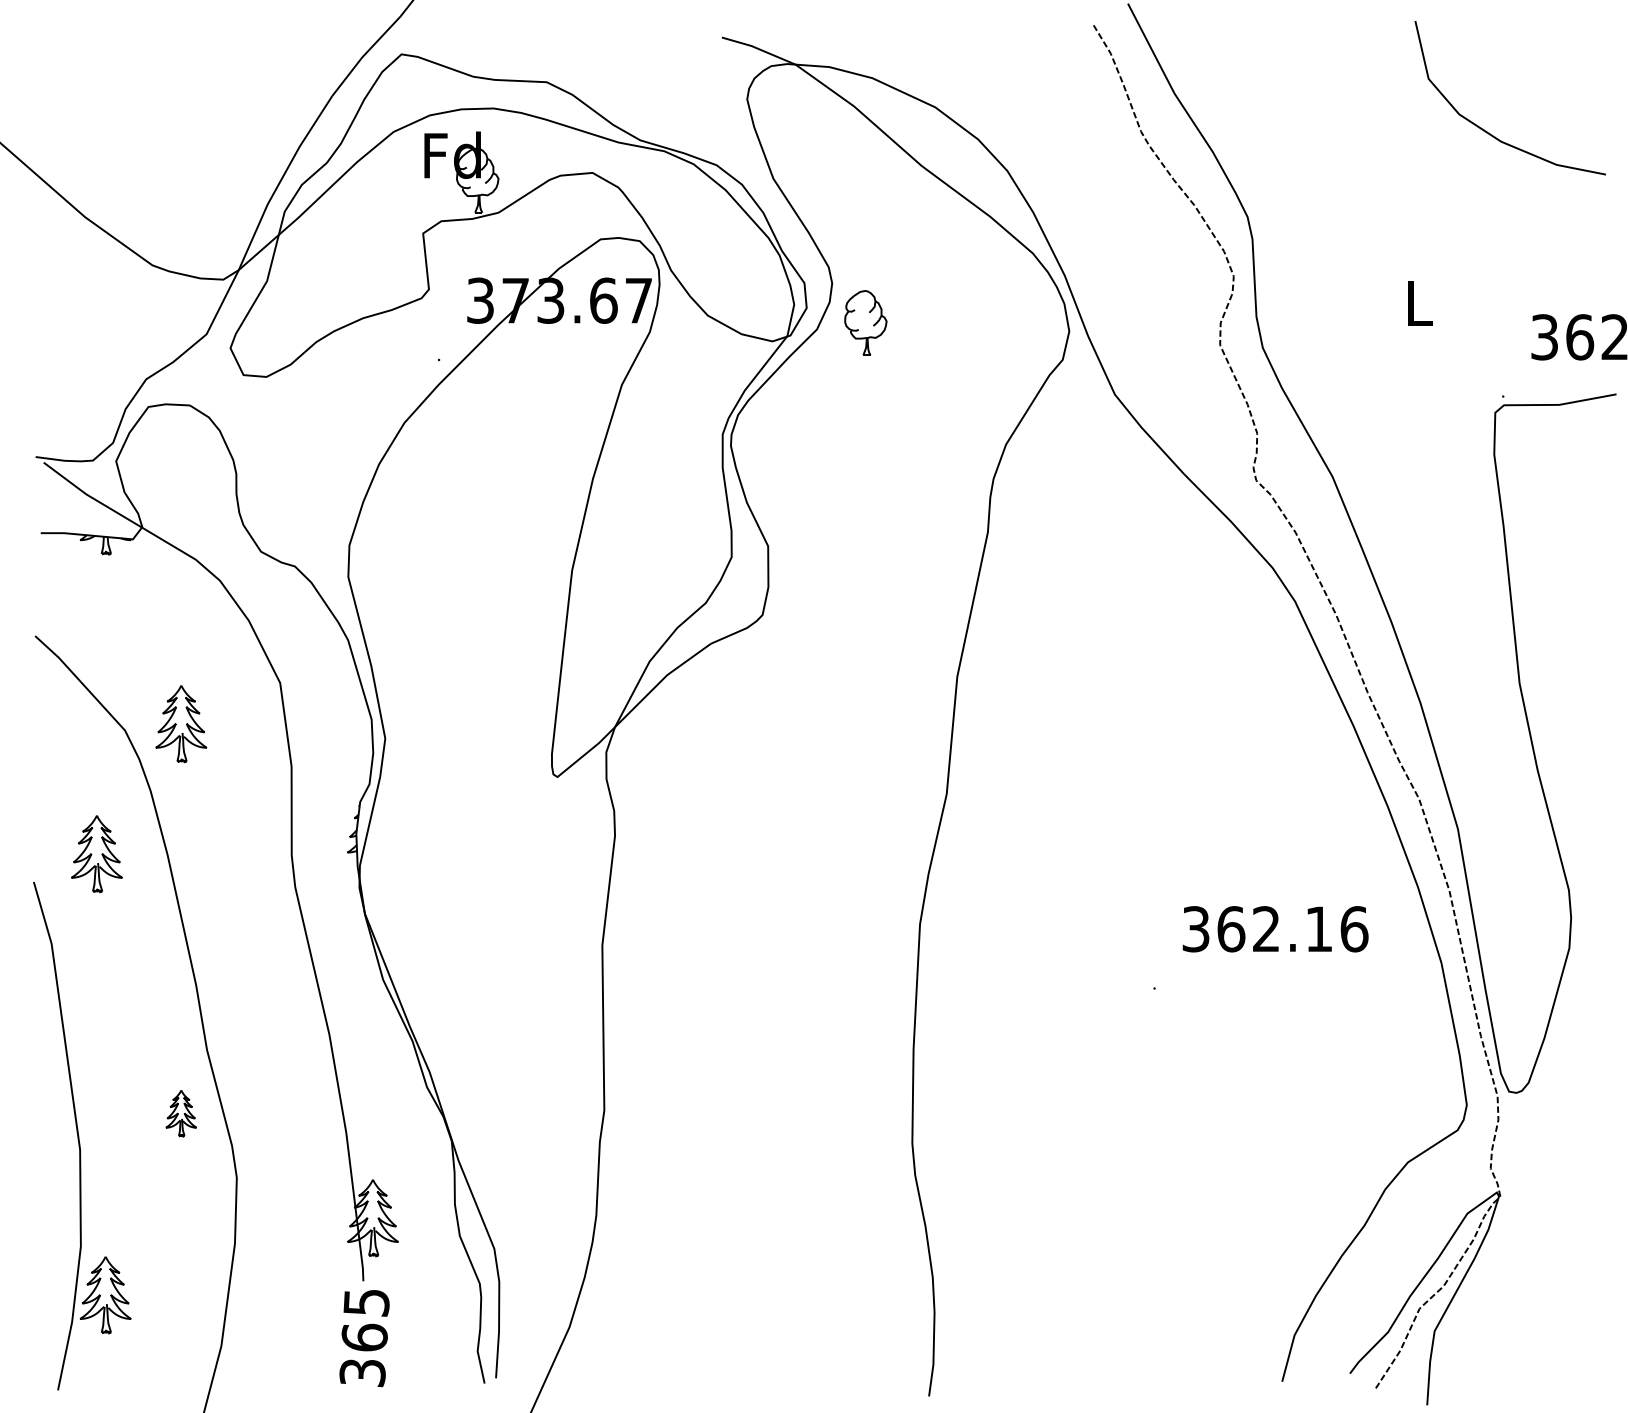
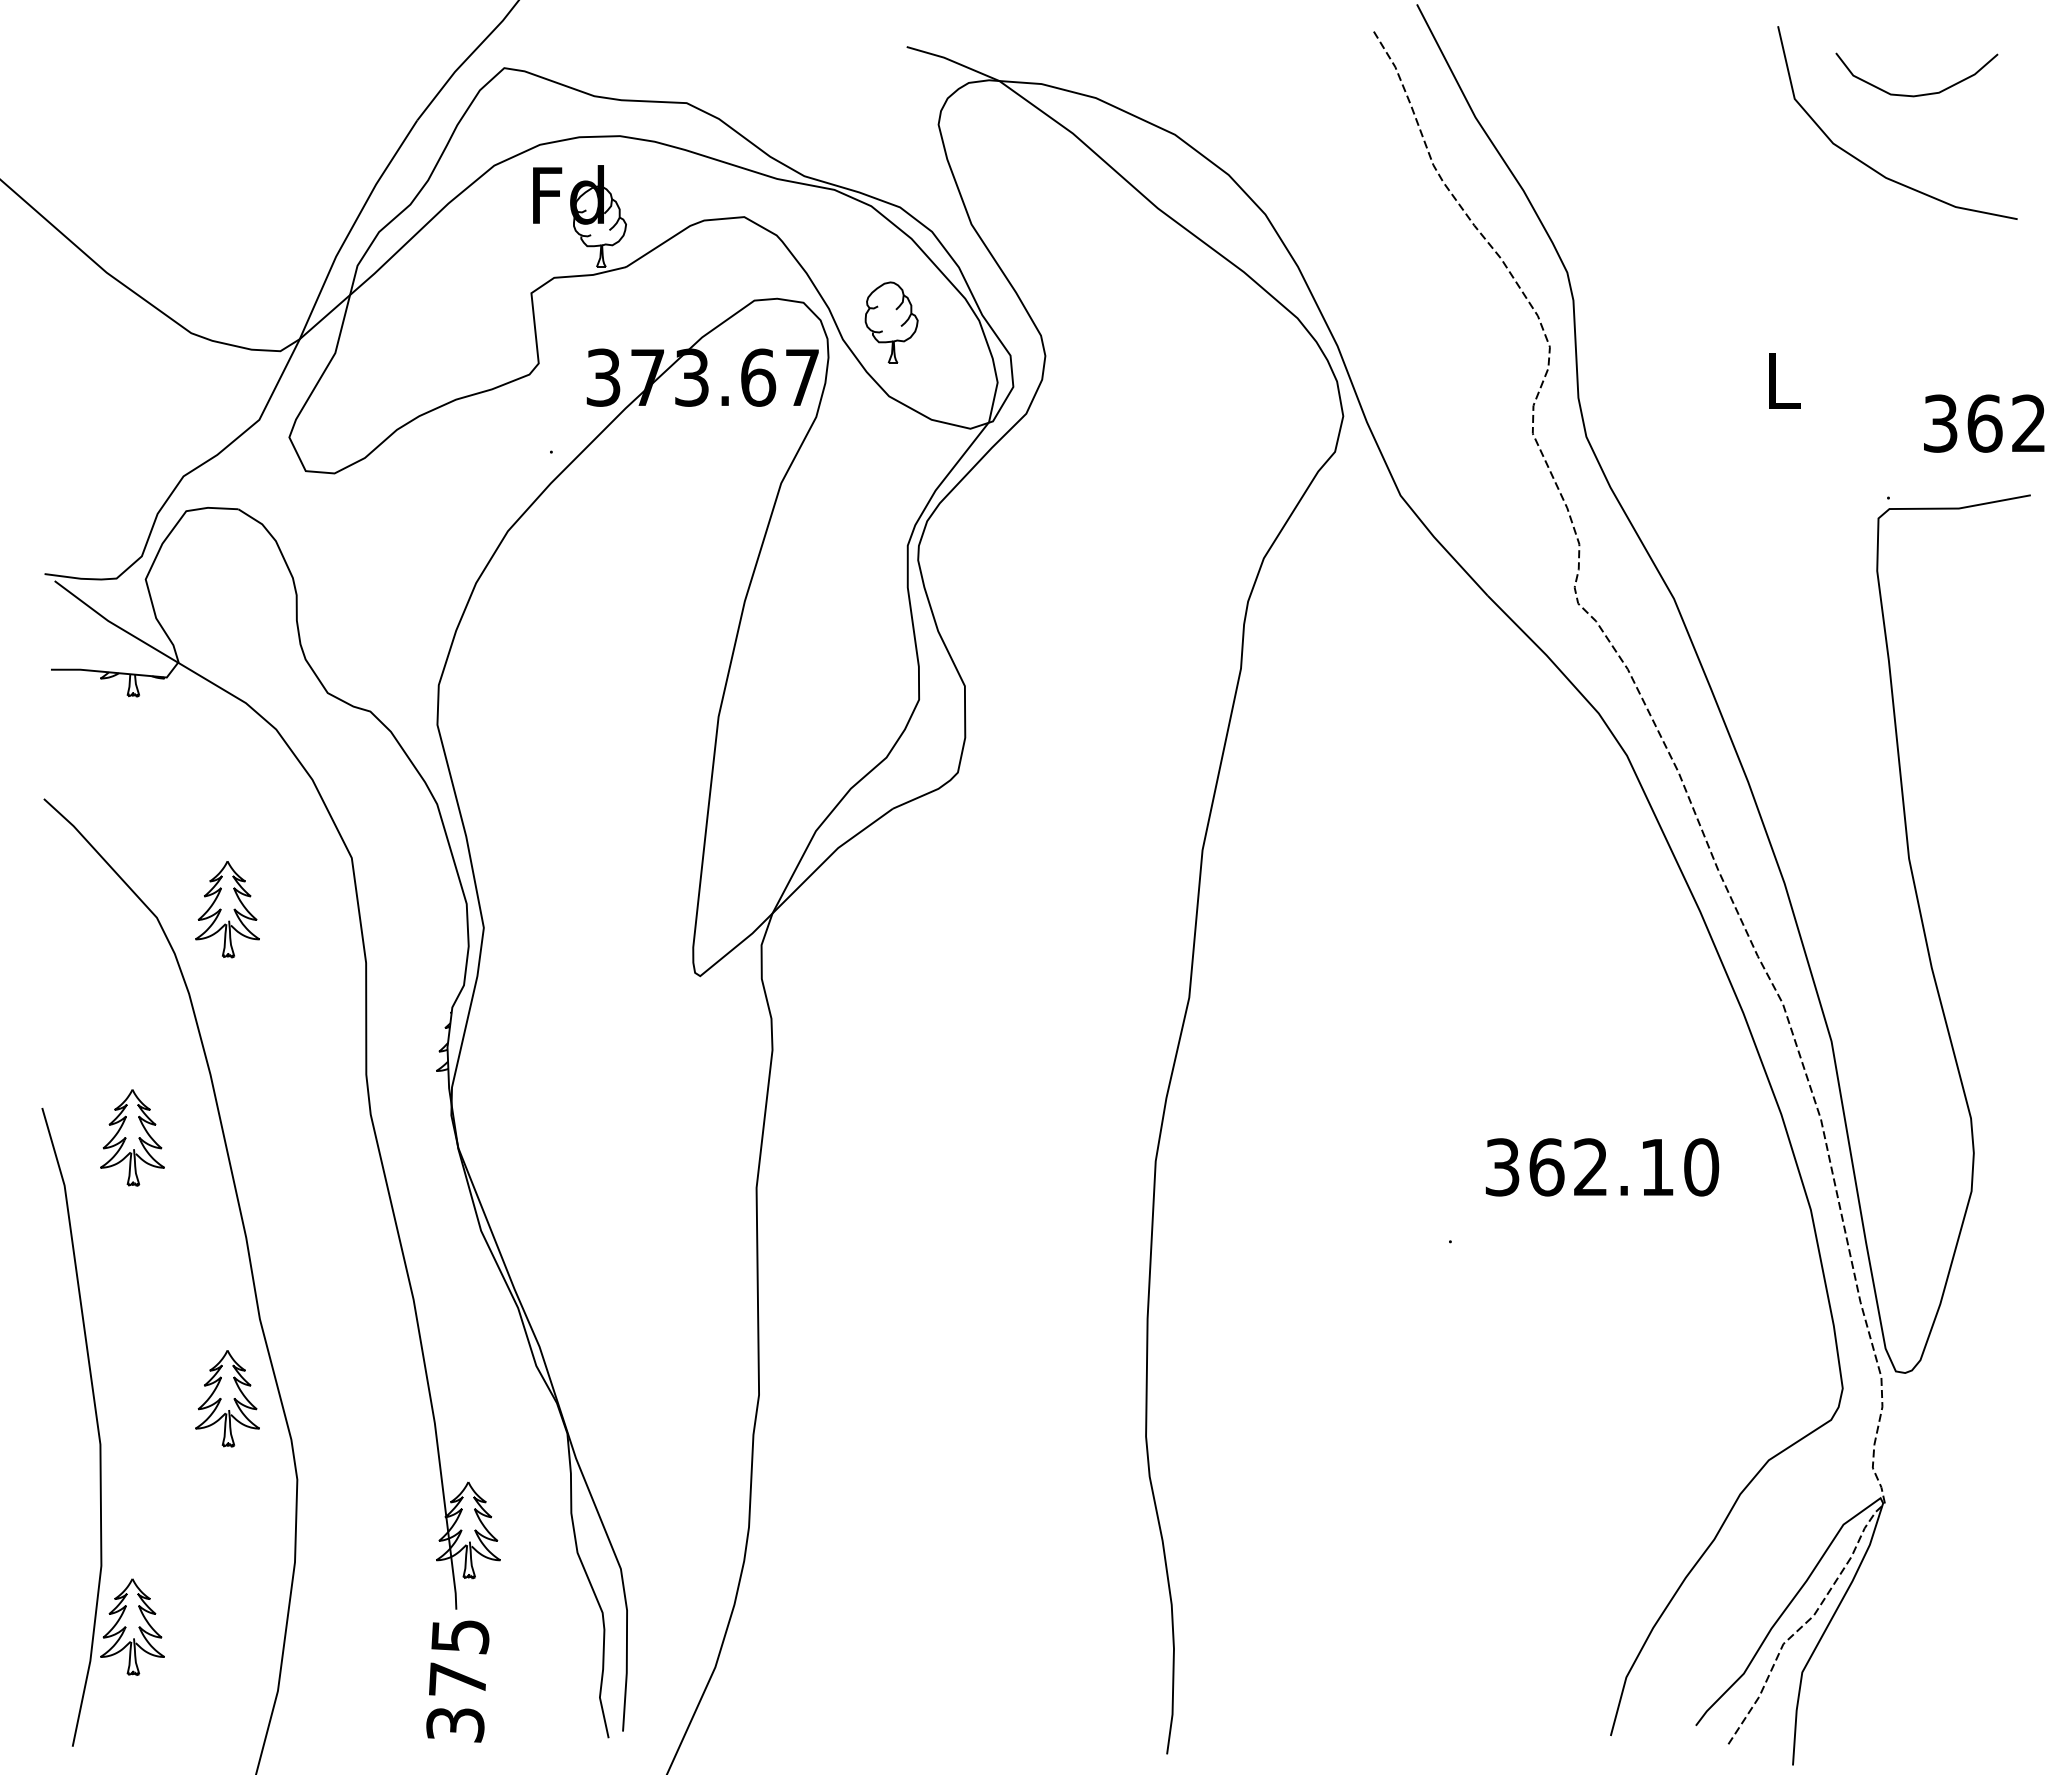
curve: (1526, 75) -> (1917, 94), added
part: (865, 322) -> (891, 322), moved
part: (96, 853) -> (132, 1137), moved
text: (1354, 929) -> (1701, 1167), 362.16 -> 362.10
part: (181, 1113) -> (227, 1398), size x1.67
text: (365, 1336) -> (458, 1679), 365 -> 375

